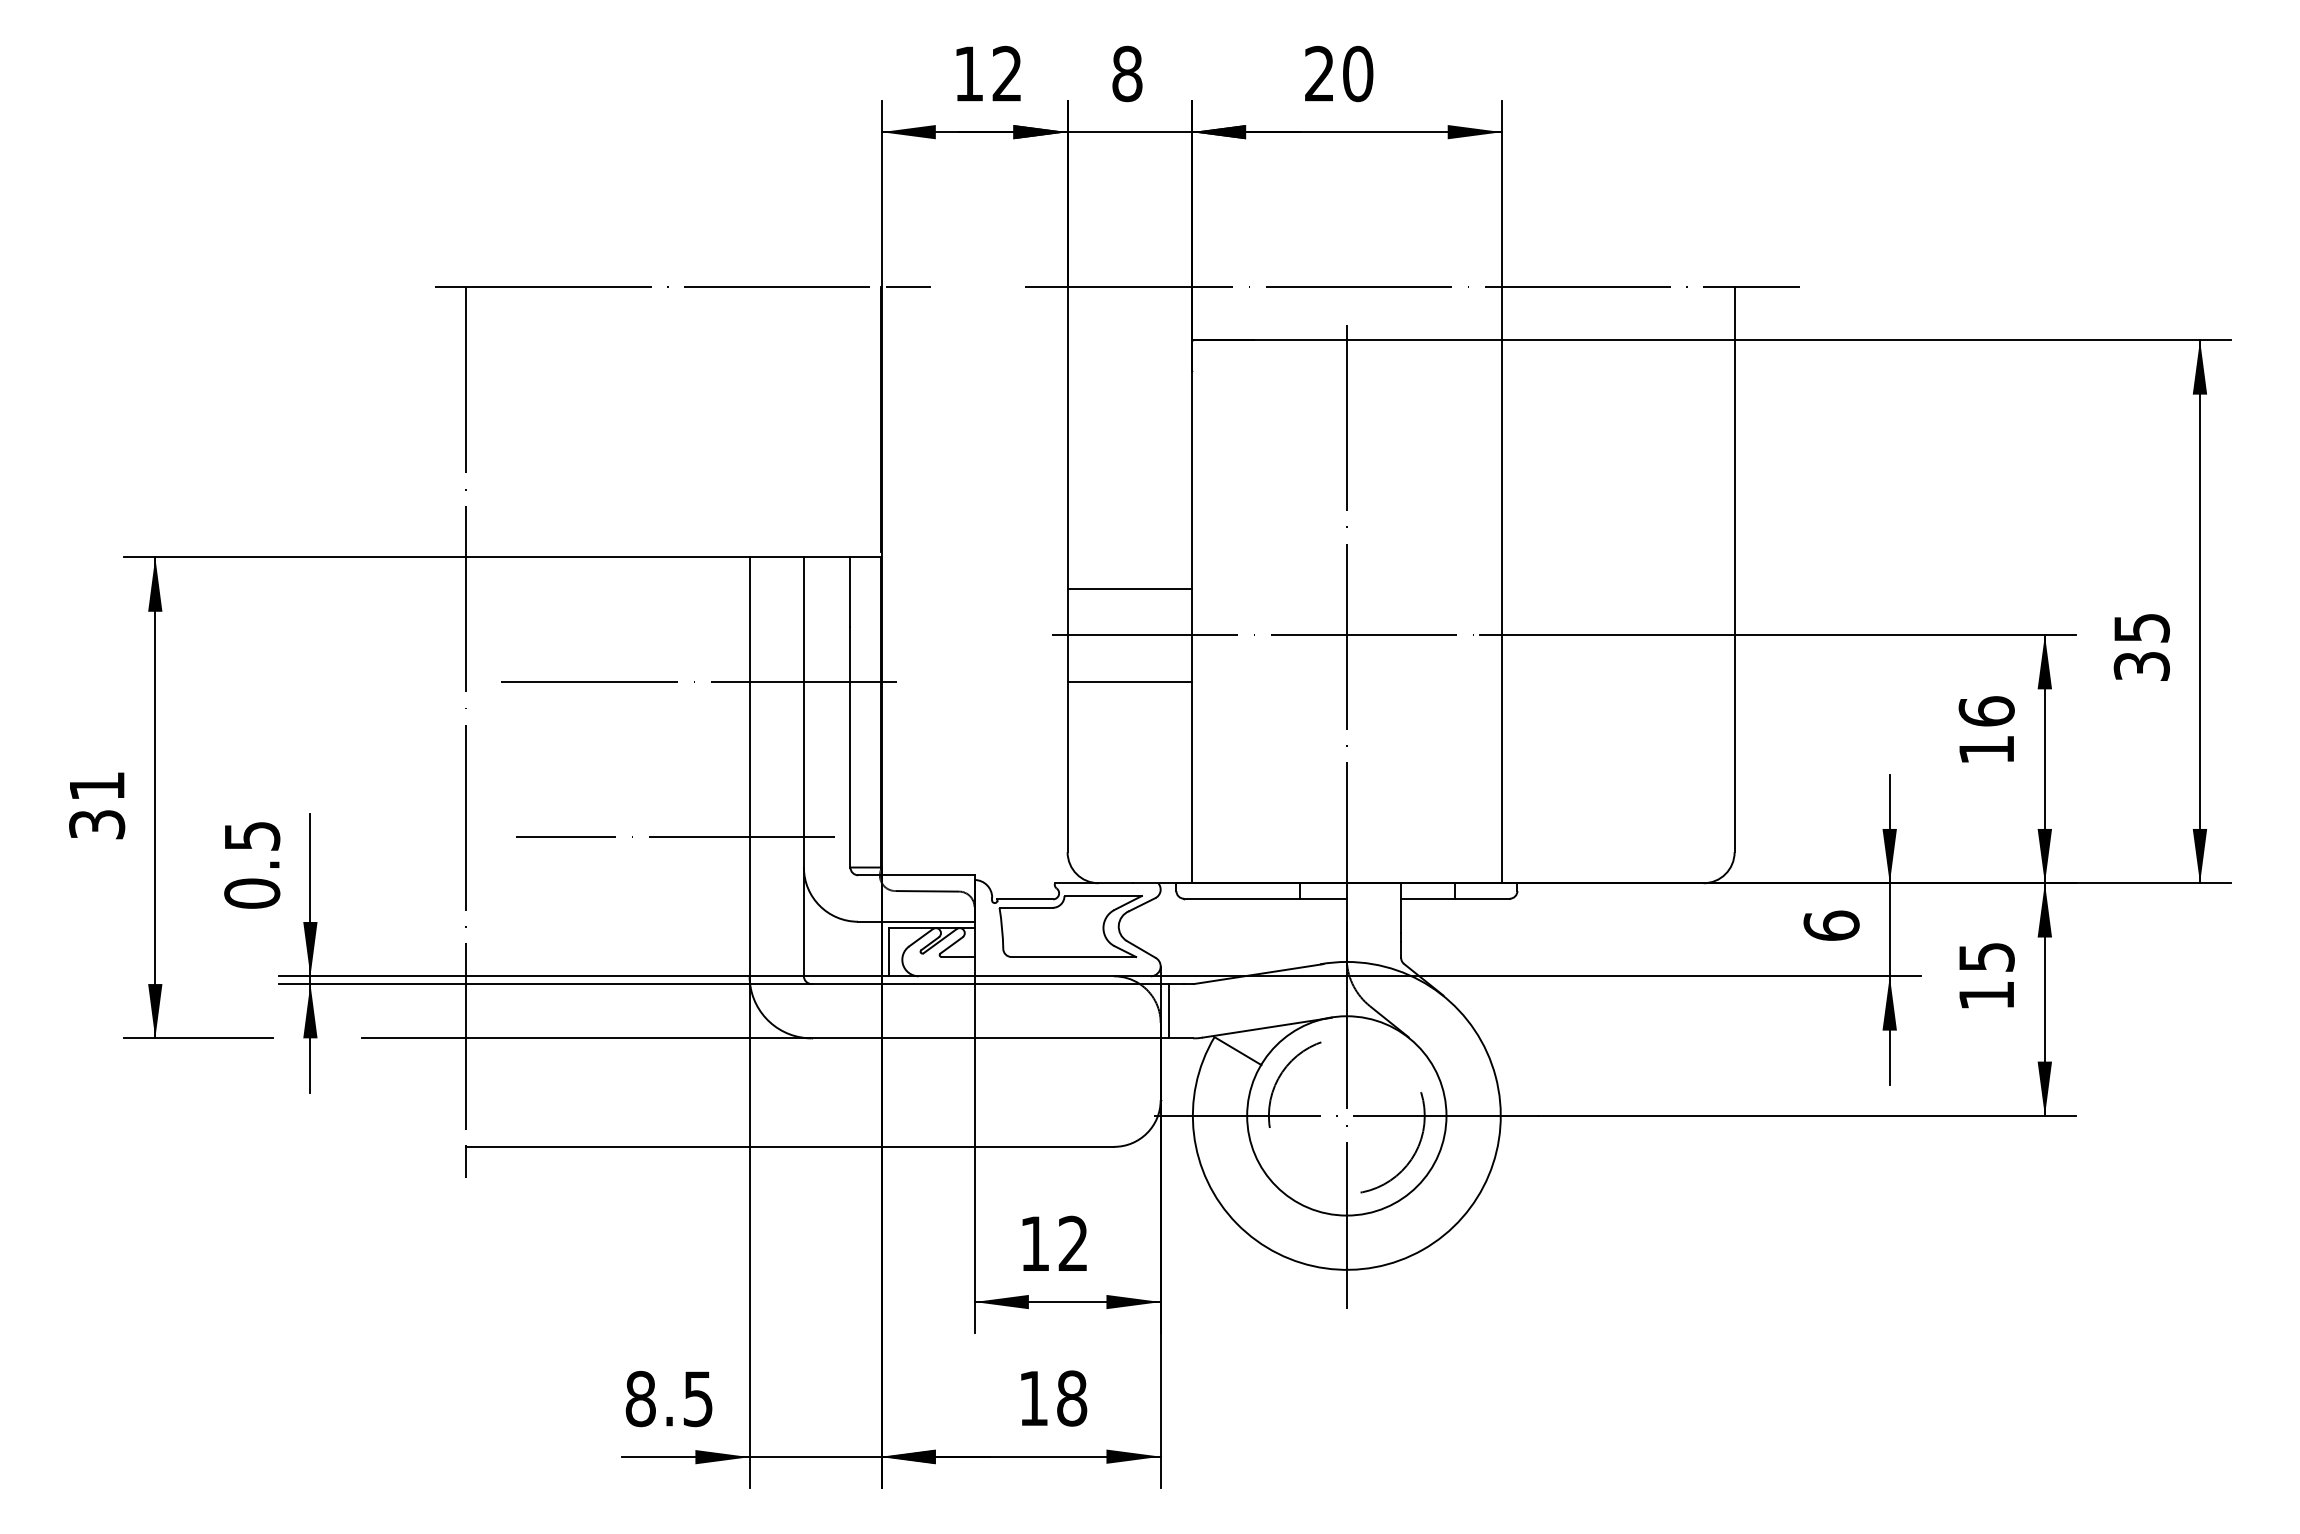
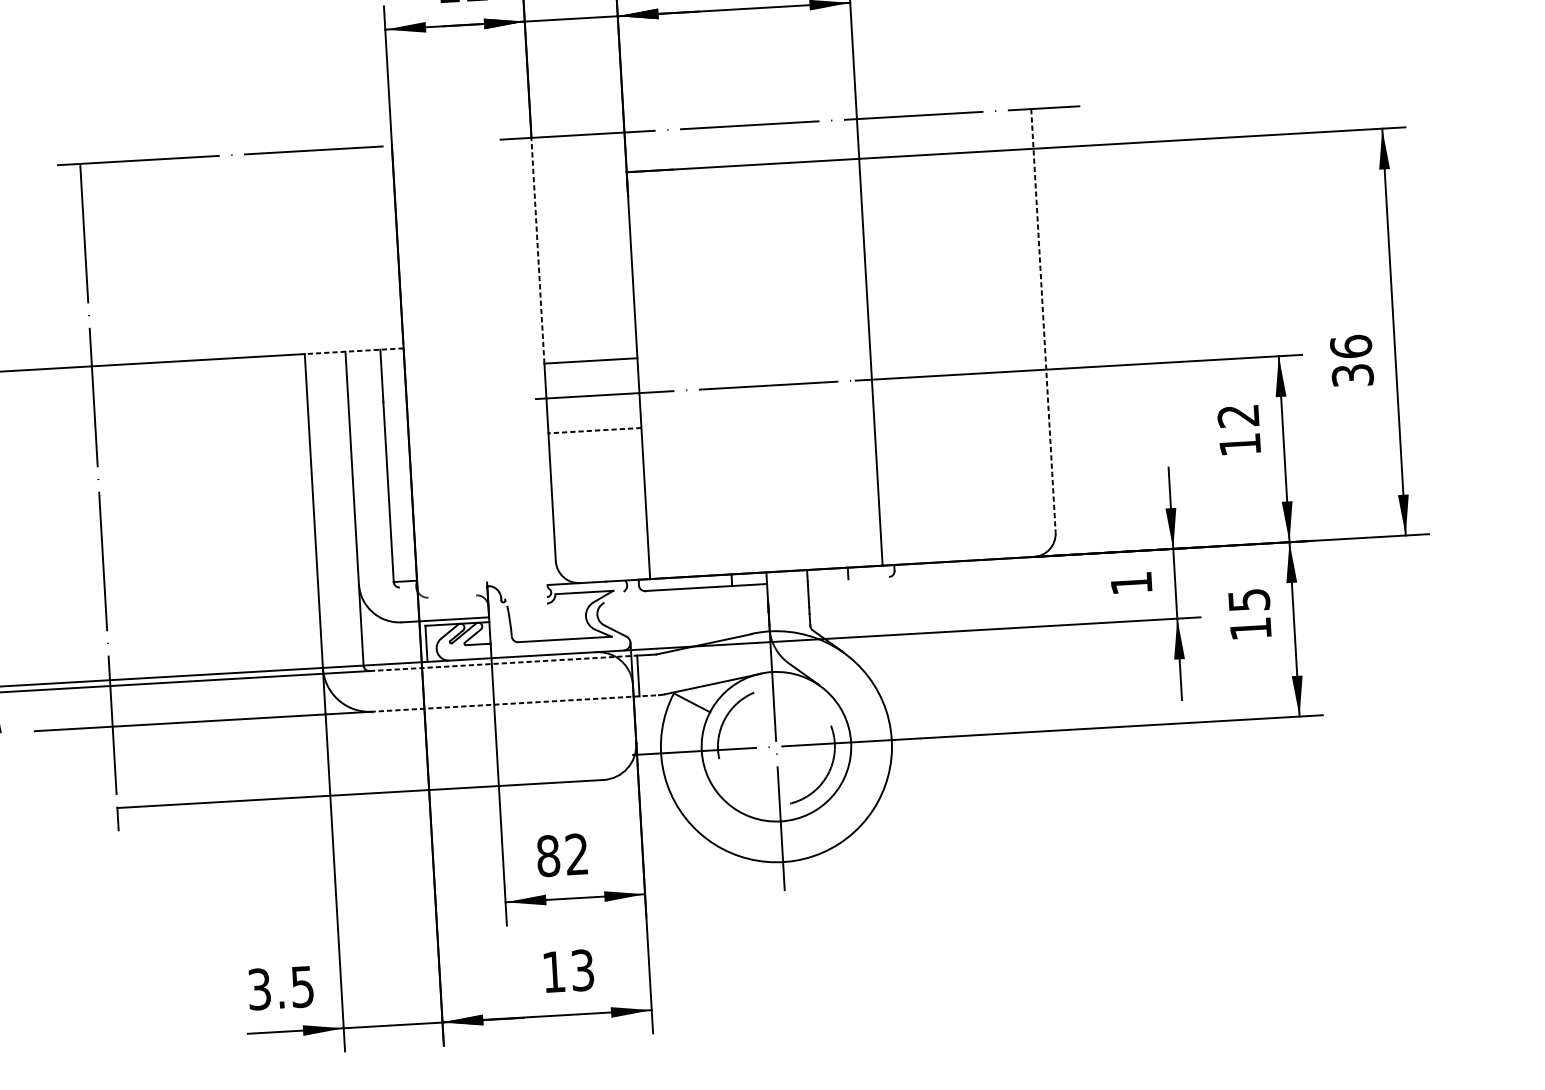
line: (908, 287) -> (412, 144), removed
line: (1067, 437) -> (537, 250), solid -> dashed
line: (815, 557) -> (354, 351), solid -> dashed
line: (1734, 570) -> (1043, 321), solid -> dashed
line: (1347, 603) -> (754, 362), removed
text: (2141, 627) -> (1350, 346), 35 -> 36
line: (698, 681) -> (271, 449), removed
line: (1129, 681) -> (594, 430), solid -> dashed
text: (1986, 711) -> (1238, 416), 16 -> 12
line: (675, 836) -> (261, 566), removed
line: (916, 875) -> (443, 585), removed
line: (927, 891) -> (452, 596), removed
line: (1455, 898) -> (848, 579), removed
line: (1025, 899) -> (526, 598), removed
line: (1142, 904) -> (614, 597), removed
line: (1025, 907) -> (526, 604), removed
text: (1831, 925) -> (1131, 583), 6 -> 1
line: (990, 984) -> (503, 663), solid -> dashed
line: (1001, 1038) -> (514, 703), solid -> dashed
text: (1035, 1243) -> (548, 855), 12 -> 82
text: (1072, 1398) -> (583, 970), 18 -> 13
text: (640, 1399) -> (259, 989), 8.5 -> 3.5

